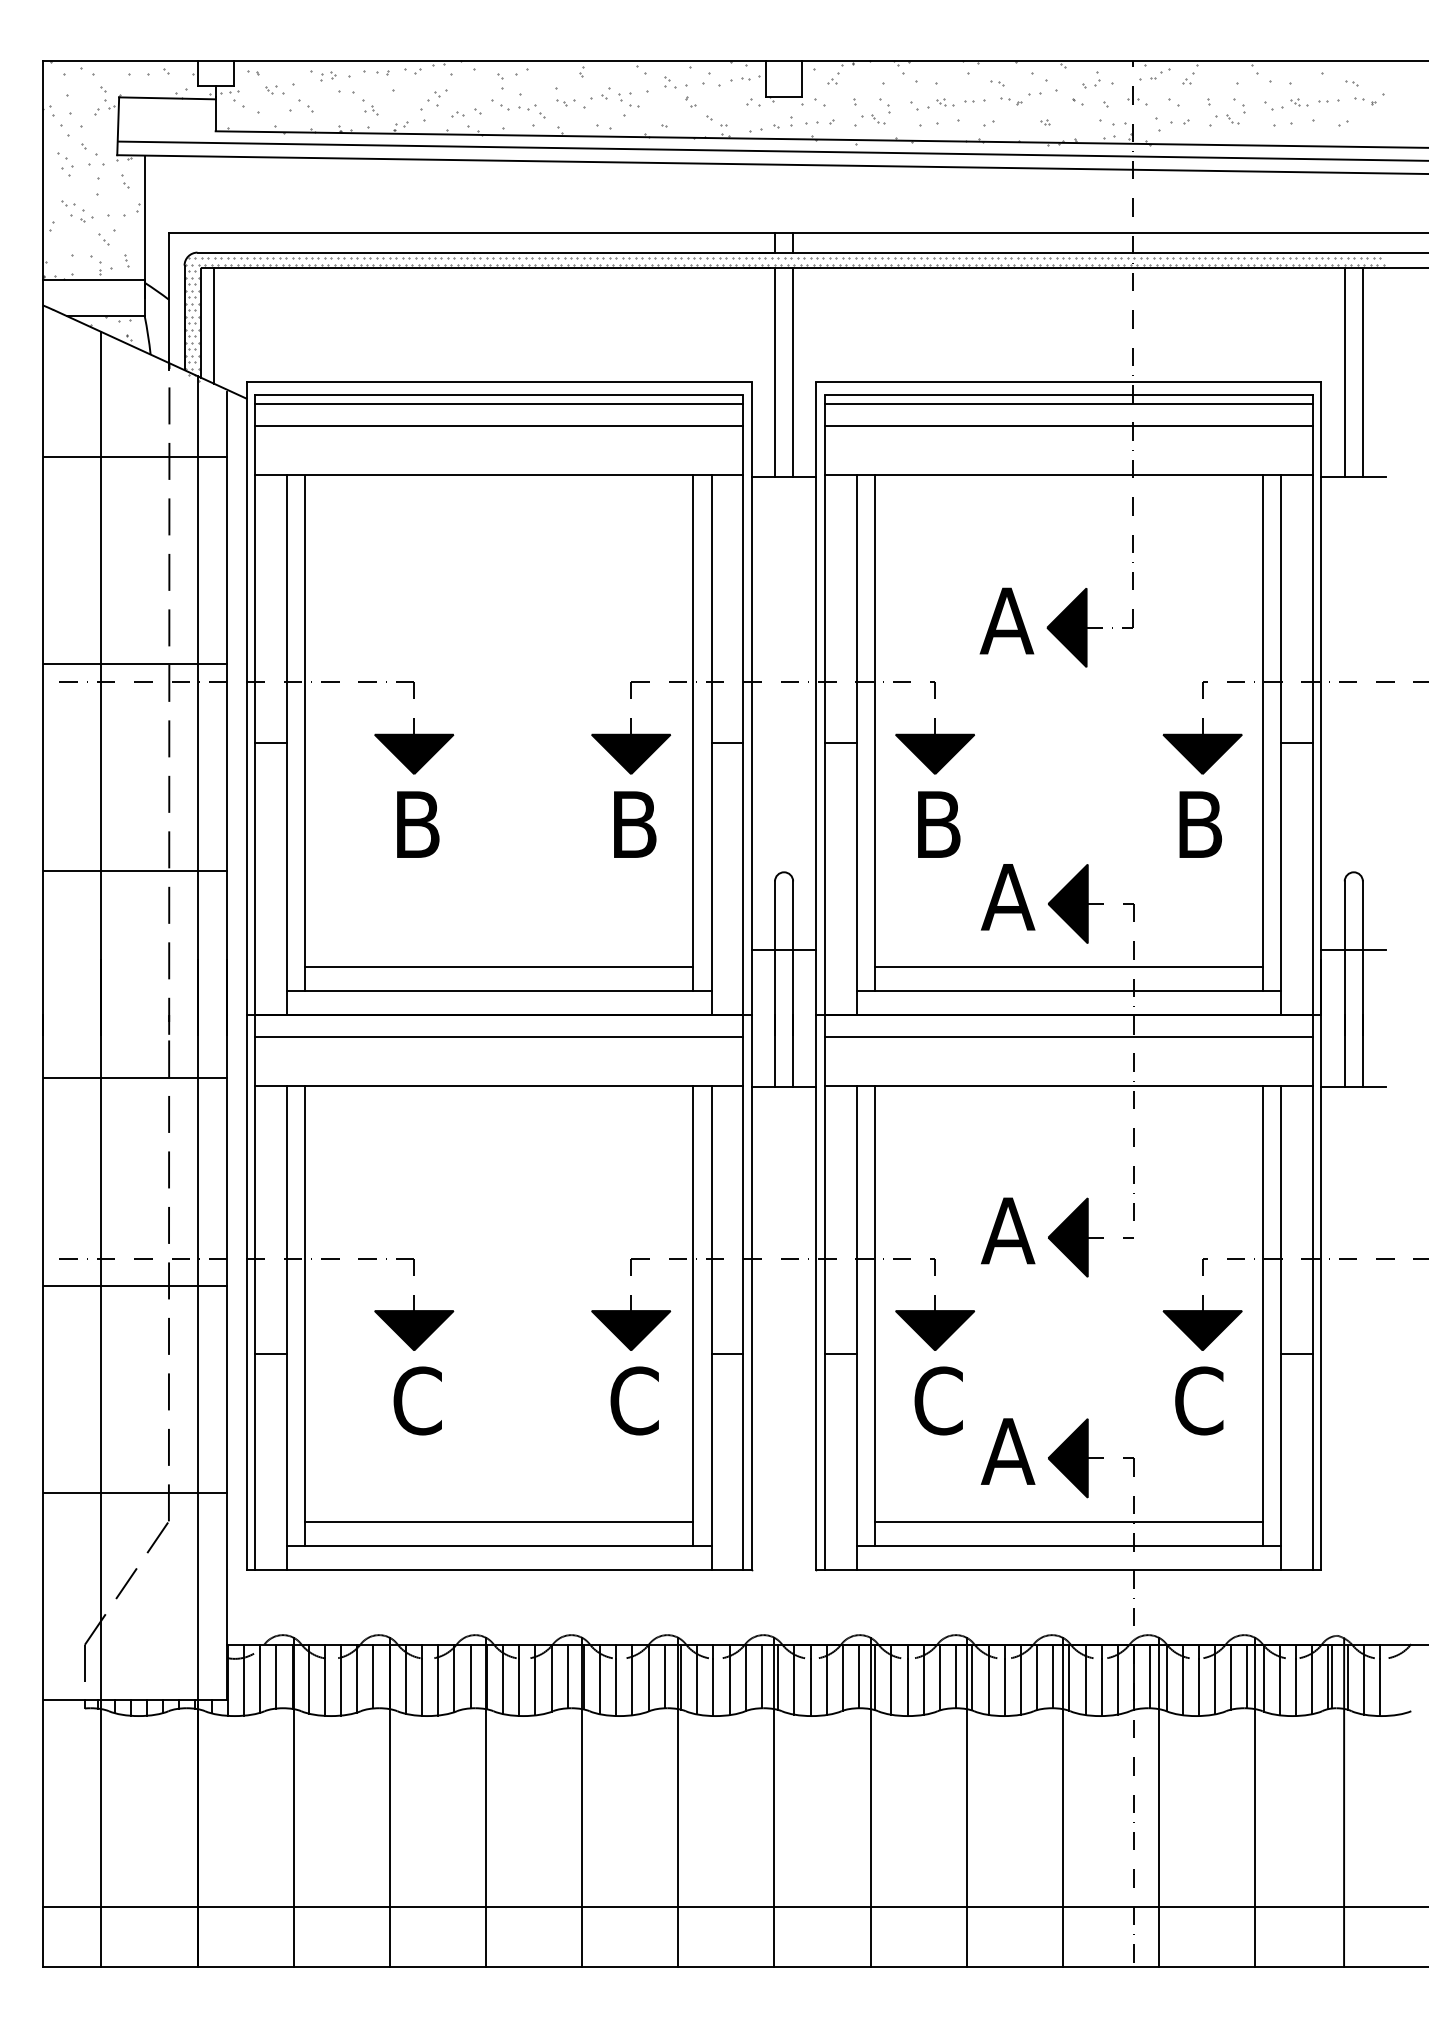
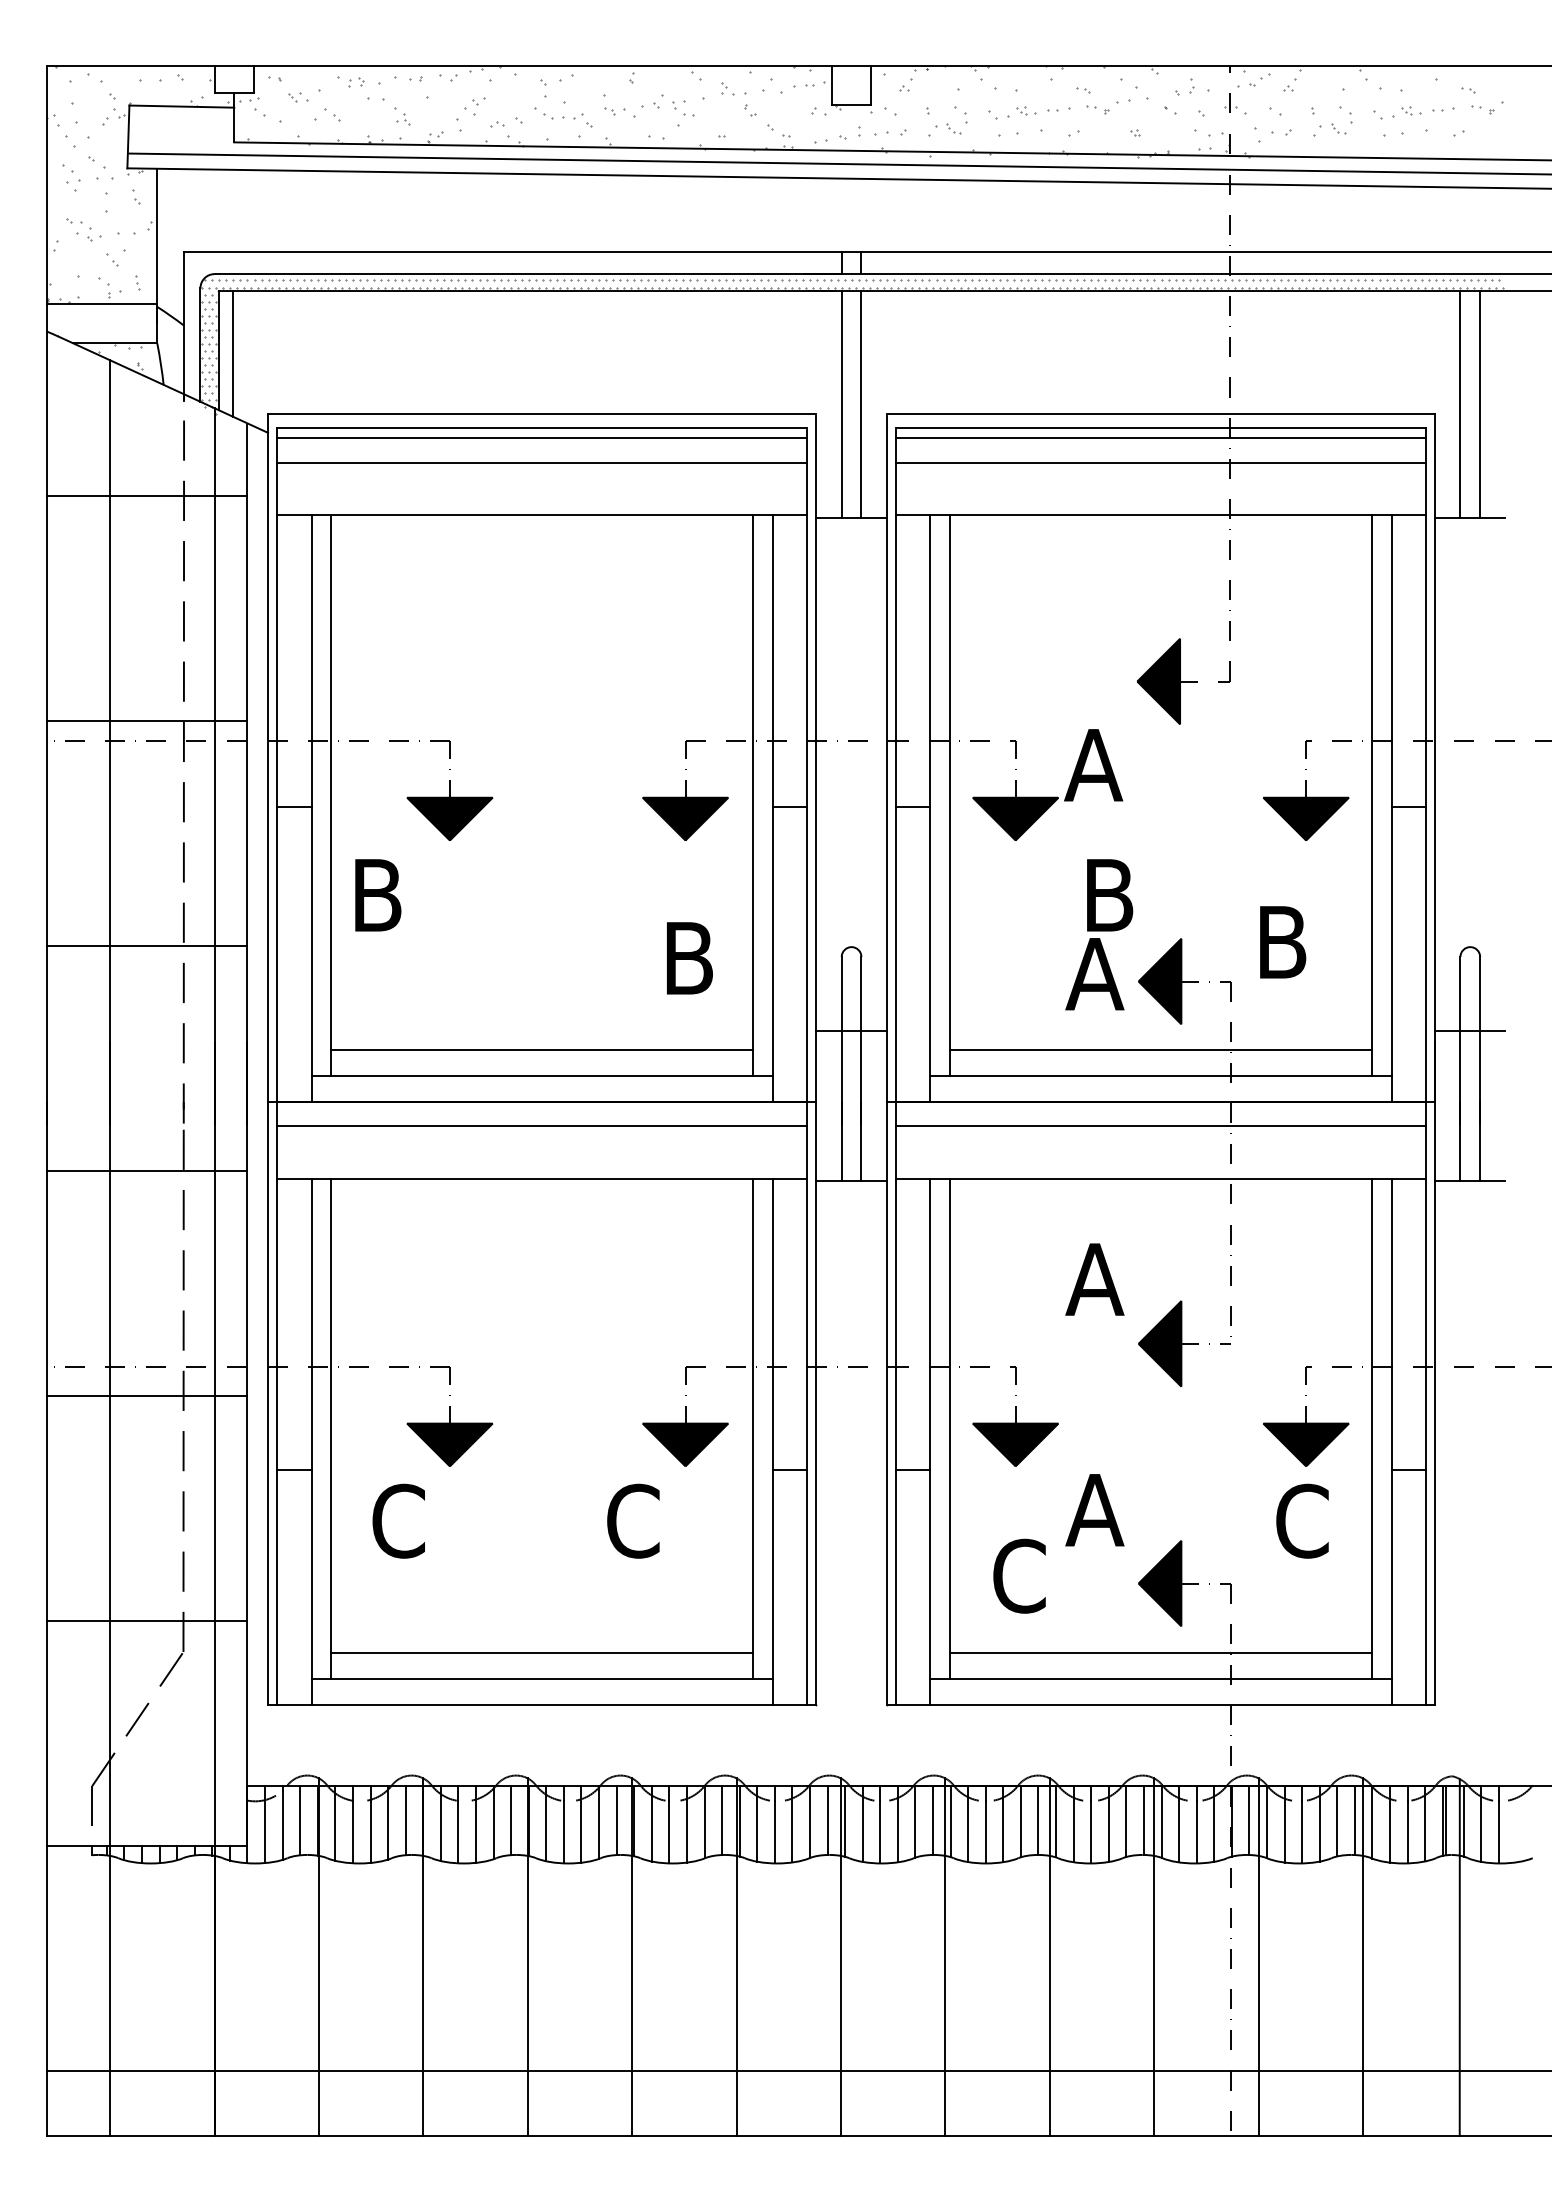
text: (1006, 621) -> (1093, 765), moved
text: (418, 824) -> (378, 895), moved
text: (634, 824) -> (689, 958), moved
text: (939, 824) -> (1110, 895), moved
text: (1201, 824) -> (1283, 942), moved
text: (1007, 1230) -> (1094, 1279), moved
text: (417, 1400) -> (398, 1520), moved
text: (634, 1400) -> (633, 1520), moved
text: (938, 1400) -> (1019, 1575), moved
text: (1007, 1451) -> (1094, 1510), moved

